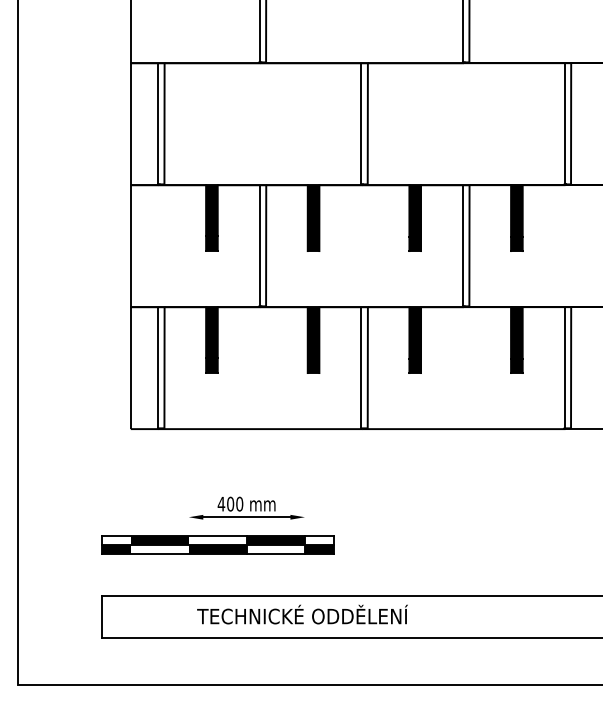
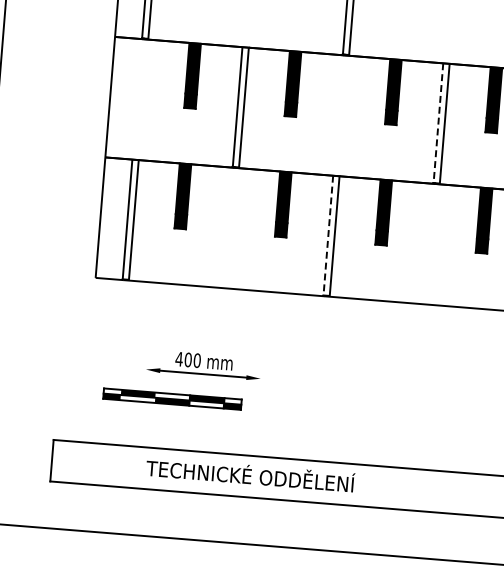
line: (463, 245) -> (438, 122), solid -> dashed
line: (361, 367) -> (328, 235), solid -> dashed
part: (217, 544) -> (172, 398), size x0.6

